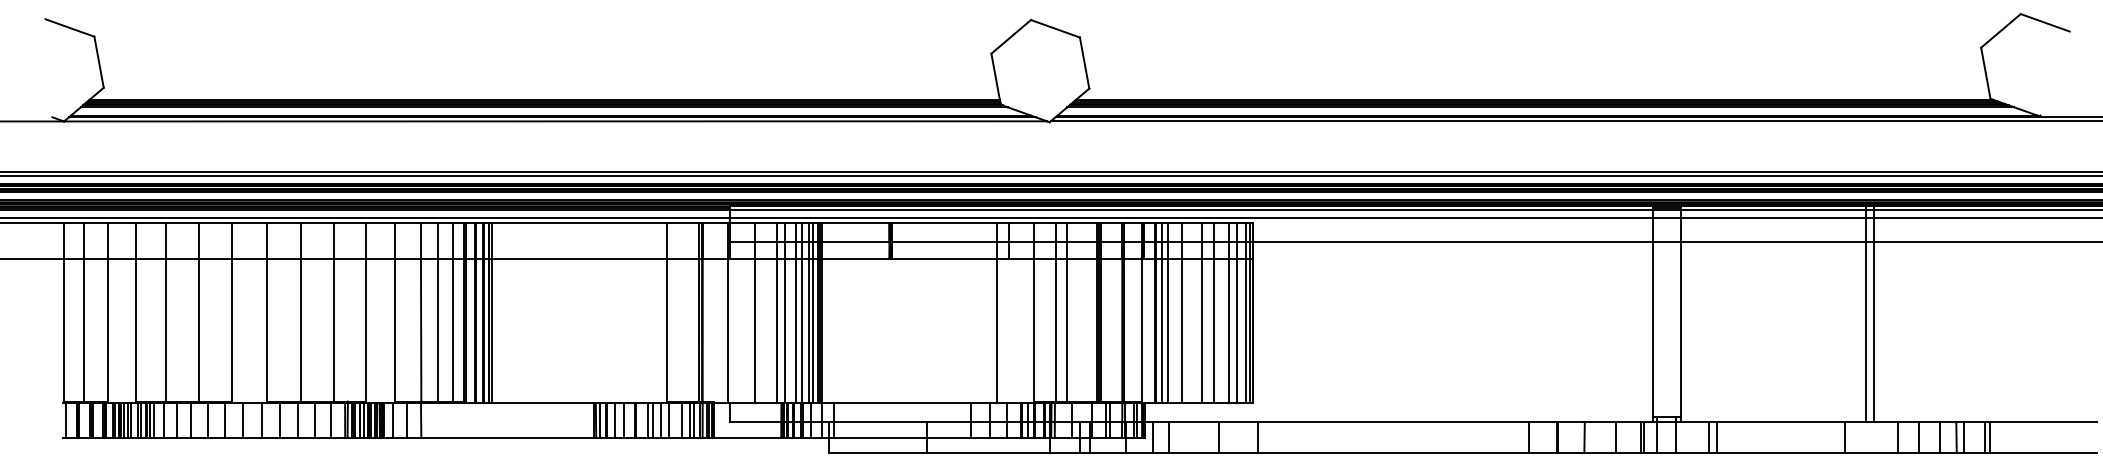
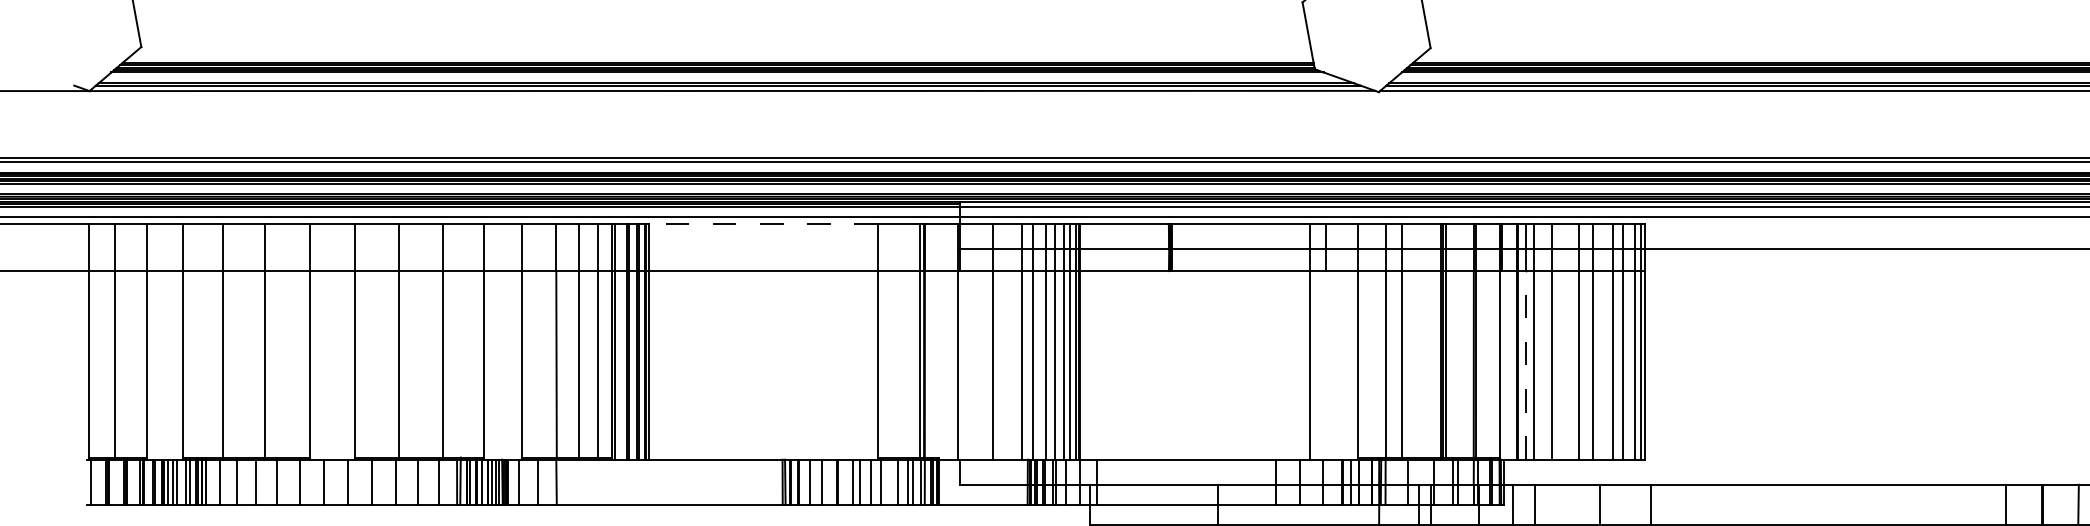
line: (578, 223) -> (762, 224), solid -> dashed
line: (1162, 330) -> (1526, 364), solid -> dashed

